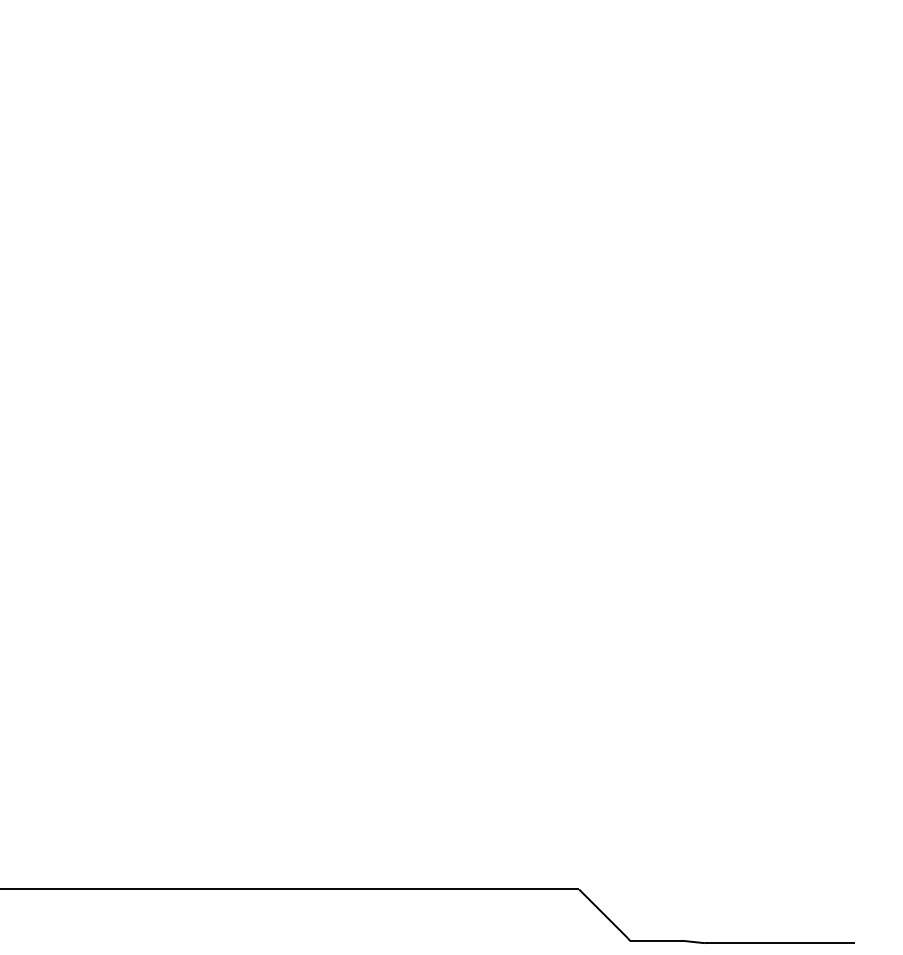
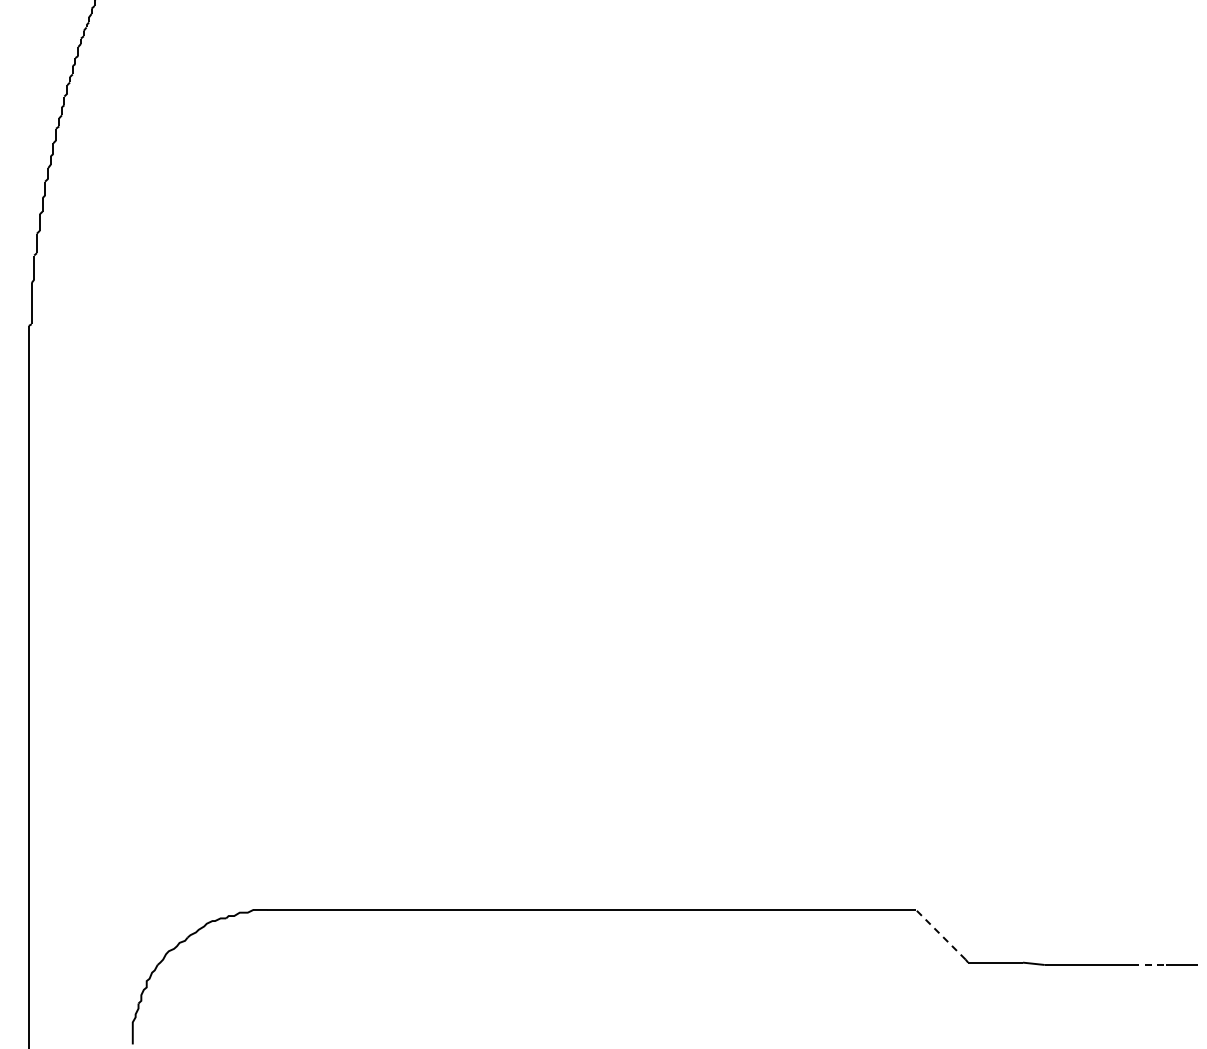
line: (603, 913) -> (940, 934), solid -> dashed
line: (806, 942) -> (1148, 964), solid -> dashed

